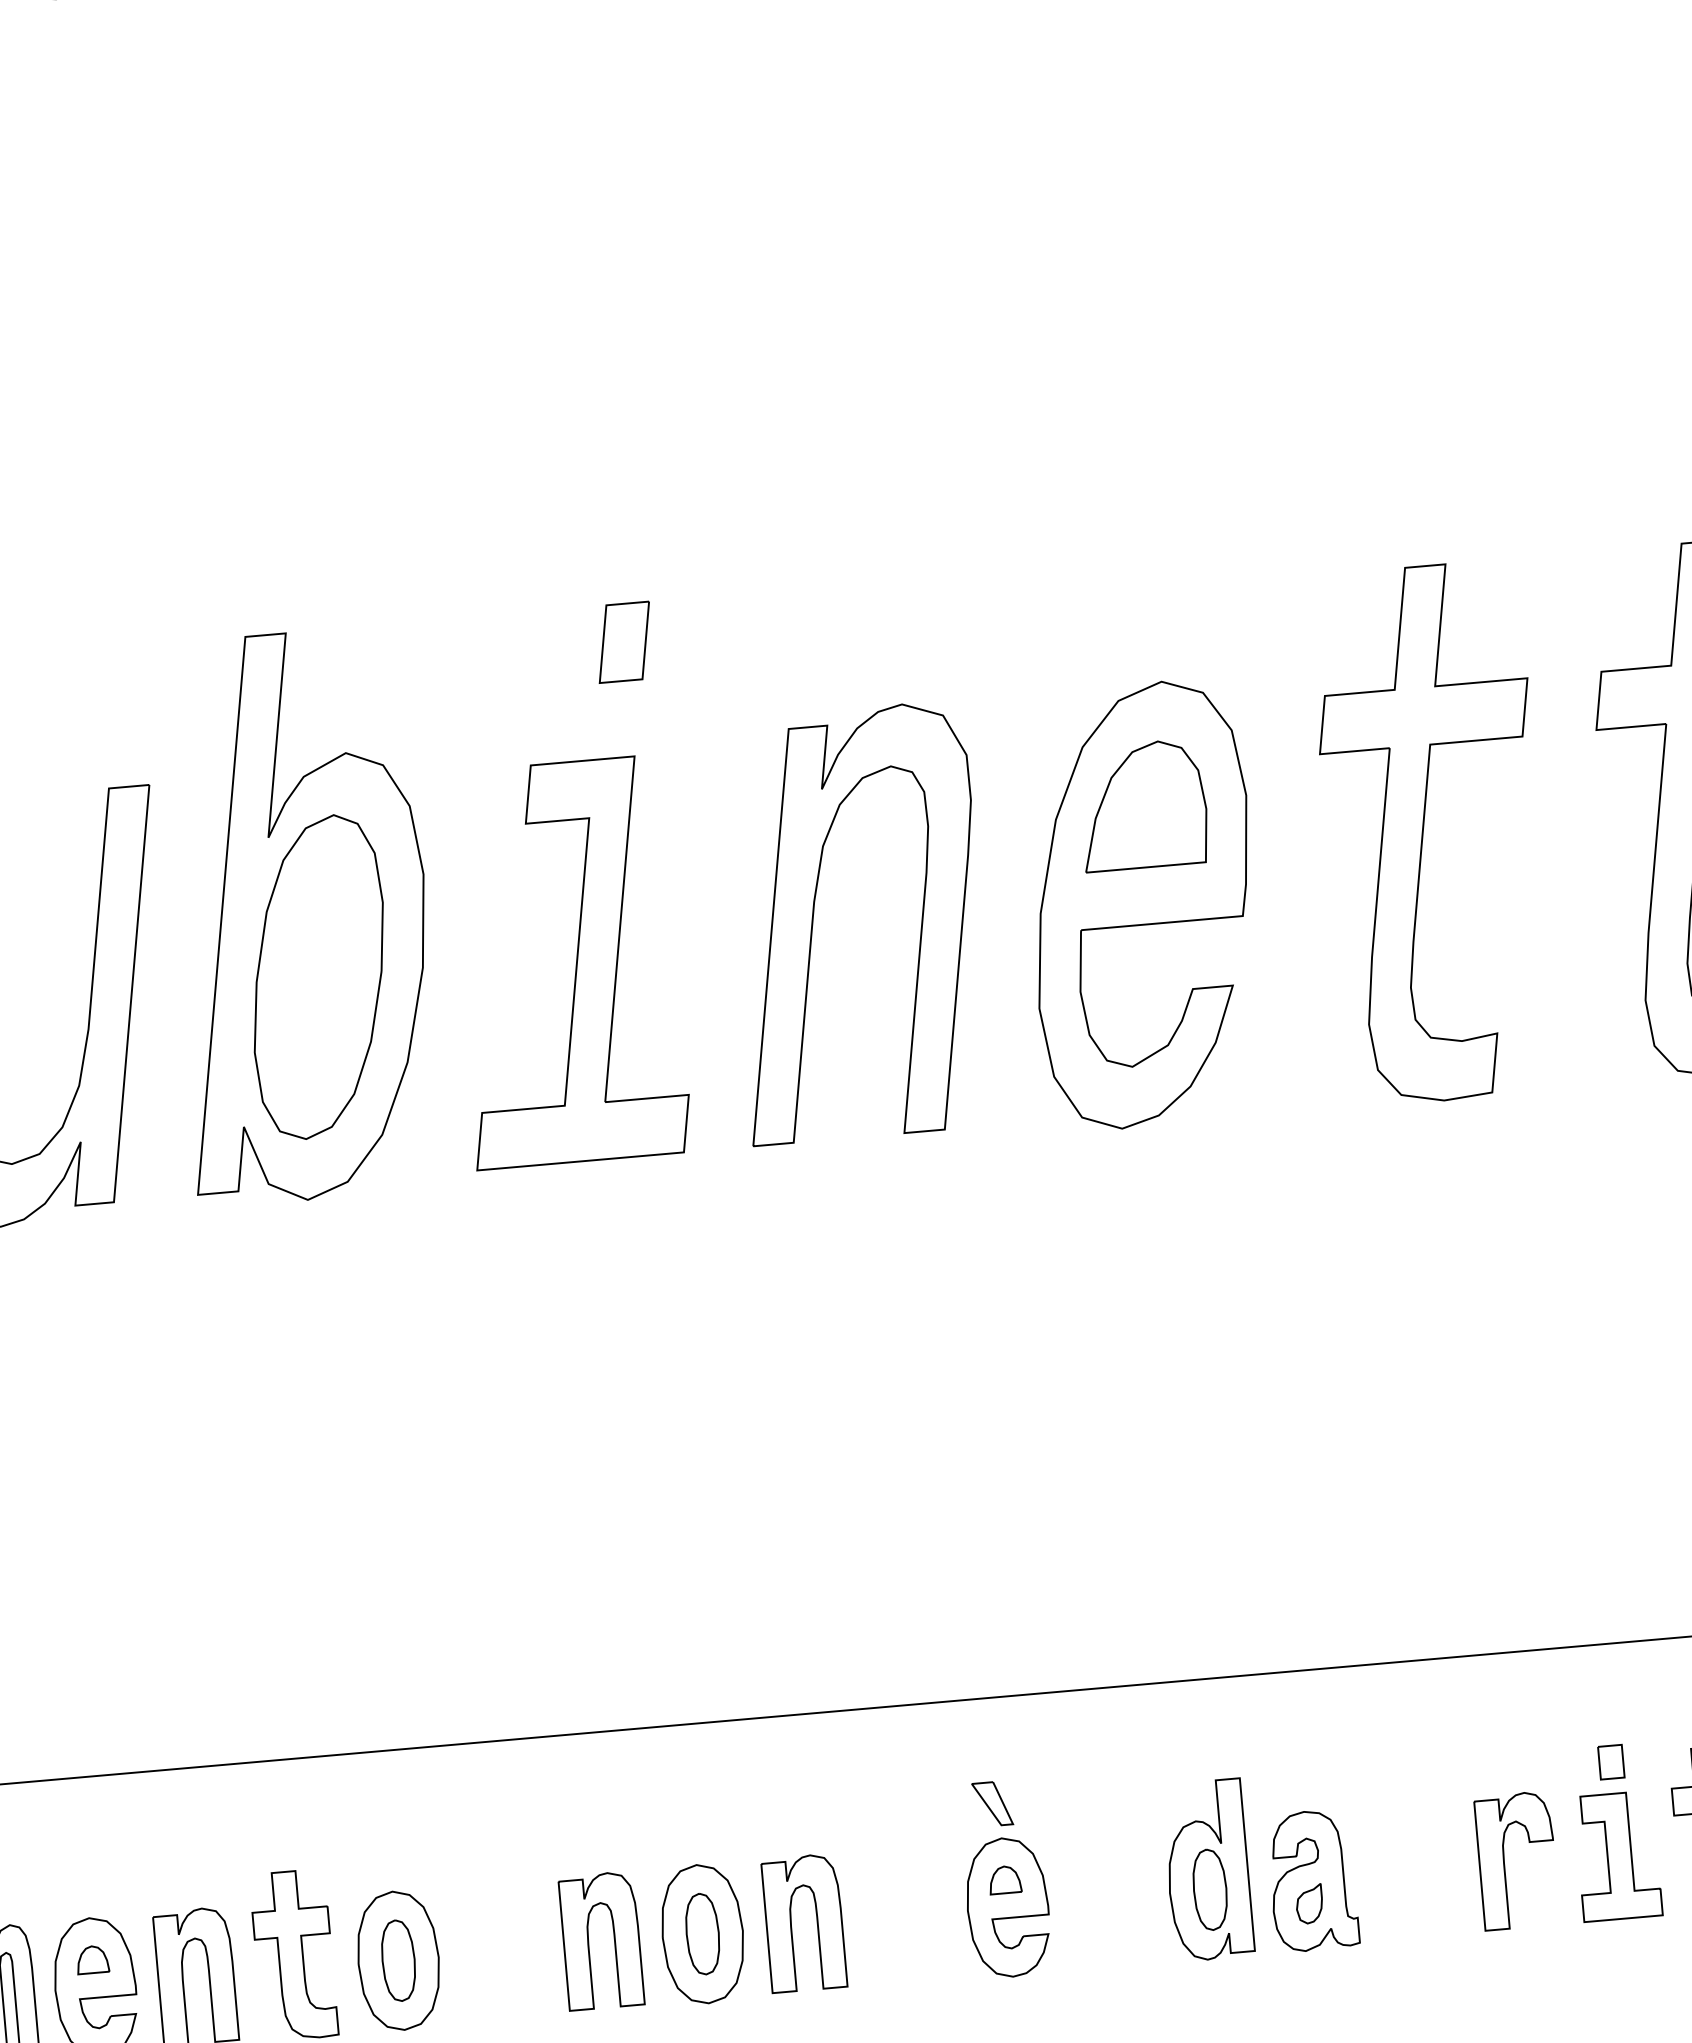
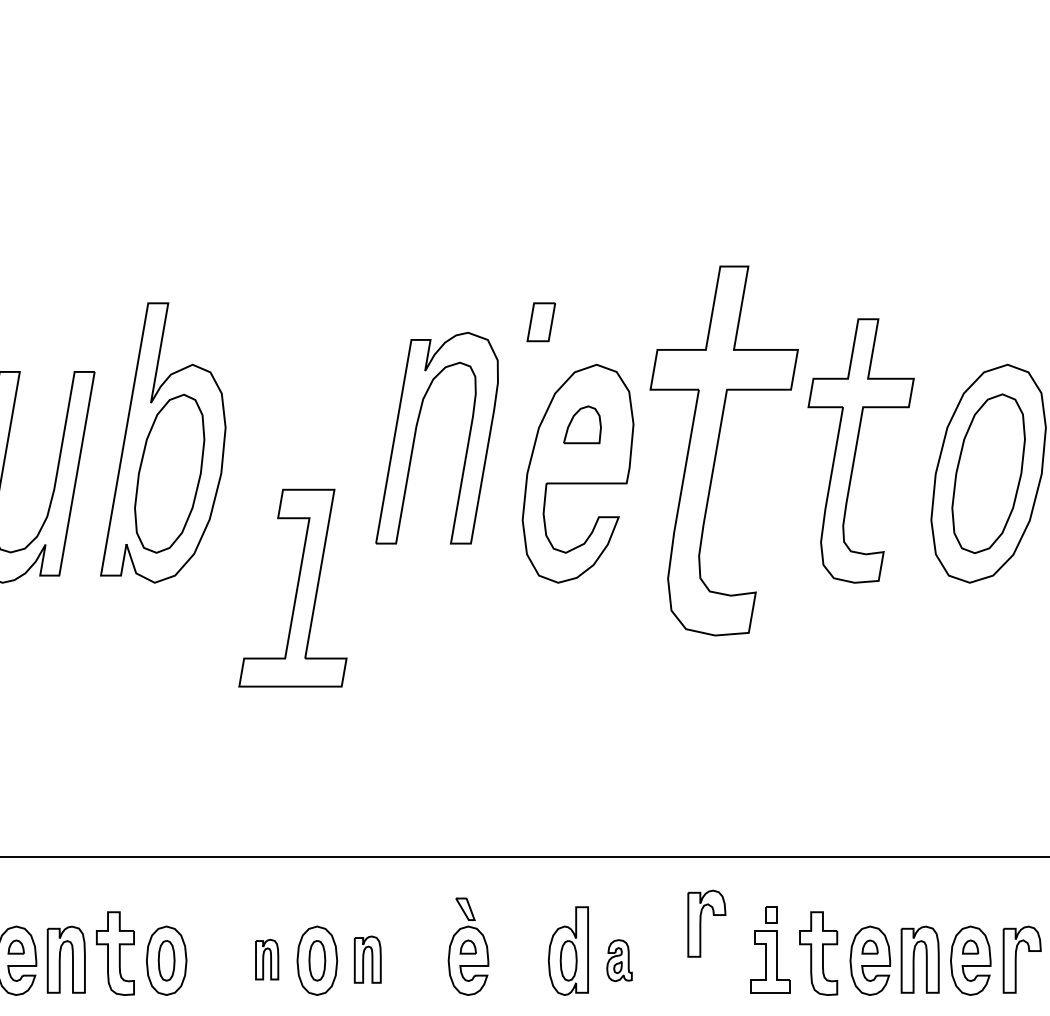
part: (622, 642) -> (540, 322), moved
part: (1143, 804) -> (582, 424), size x0.6
part: (1432, 832) -> (723, 450), size x1.4
part: (815, 916) -> (416, 433), moved
part: (567, 961) -> (292, 587), moved
part: (1516, 1860) -> (706, 923), moved
part: (1312, 1880) -> (619, 960), size x0.6
part: (803, 1922) -> (367, 959), size x0.7
part: (599, 1940) -> (266, 959), size x0.6

